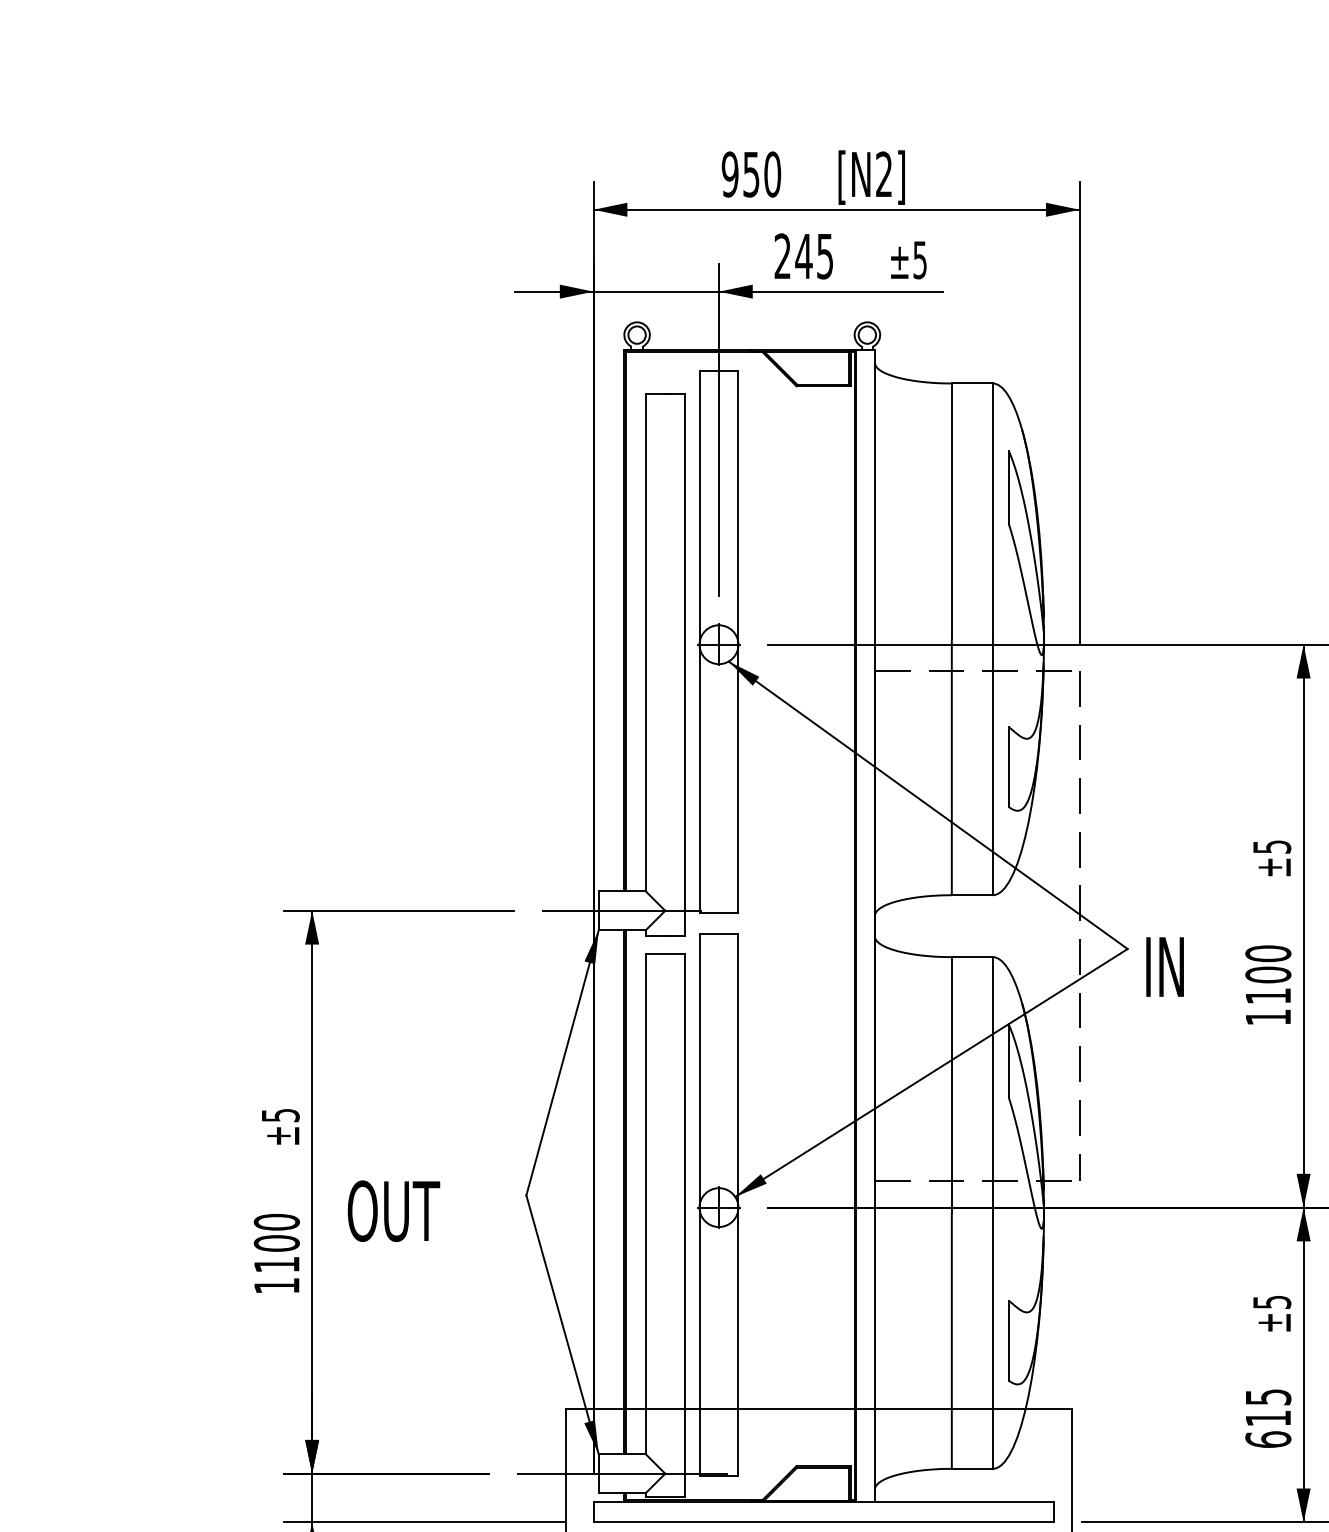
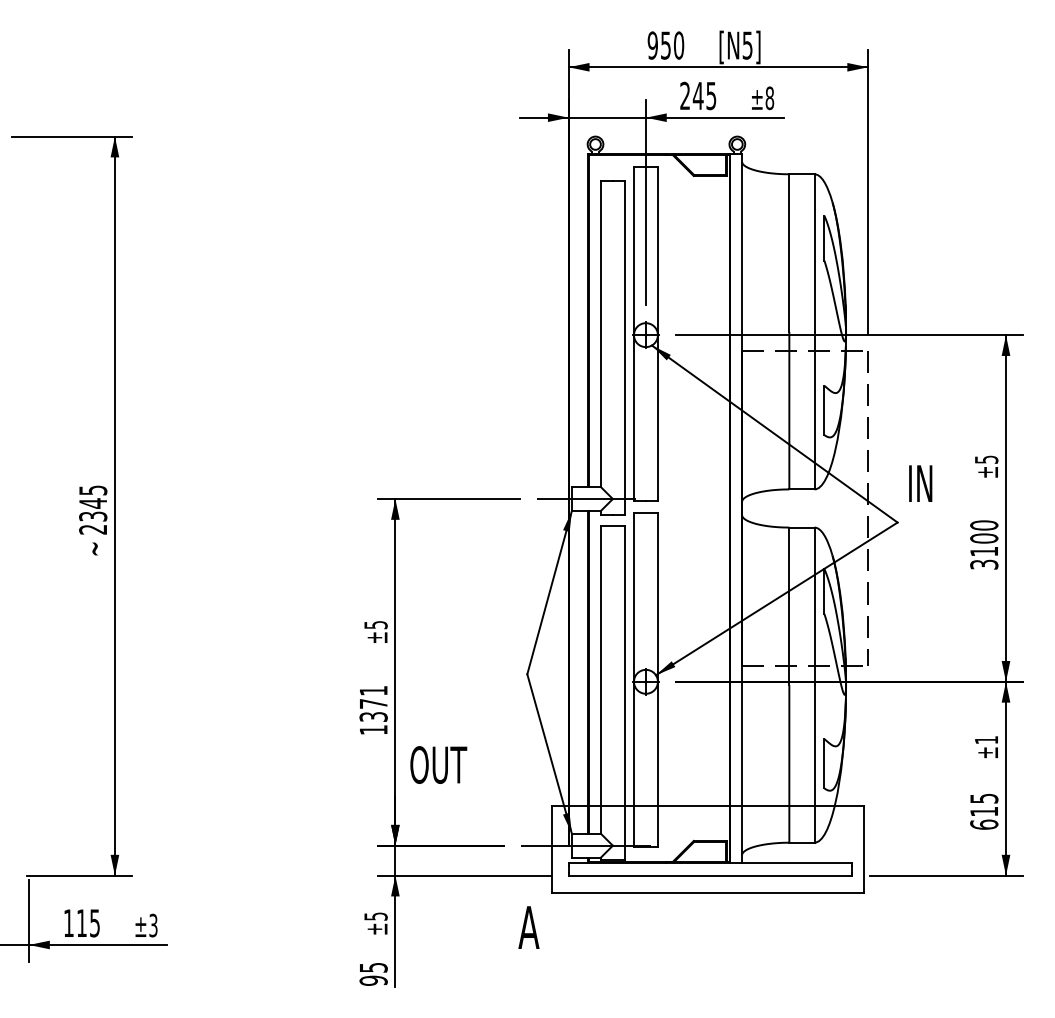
text: (883, 174) -> (747, 45), [N2] -> [N5]
text: (919, 260) -> (769, 98), ±5 -> ±8
text: (1164, 966) -> (920, 483), moved
text: (1268, 1017) -> (984, 564), 1100 -> 3100
text: (393, 1210) -> (438, 764), moved
text: (276, 1242) -> (373, 703), 1100 -> 1371
text: (1271, 1302) -> (986, 740), ±5 -> ±1

